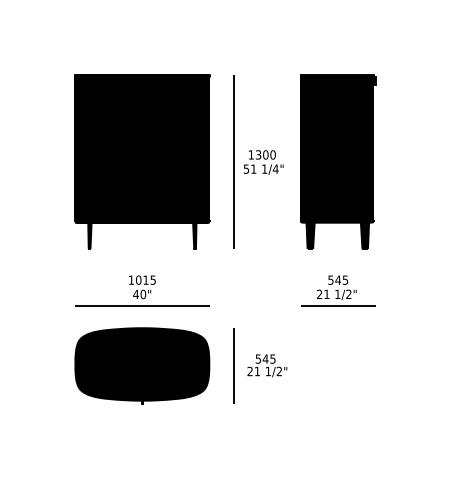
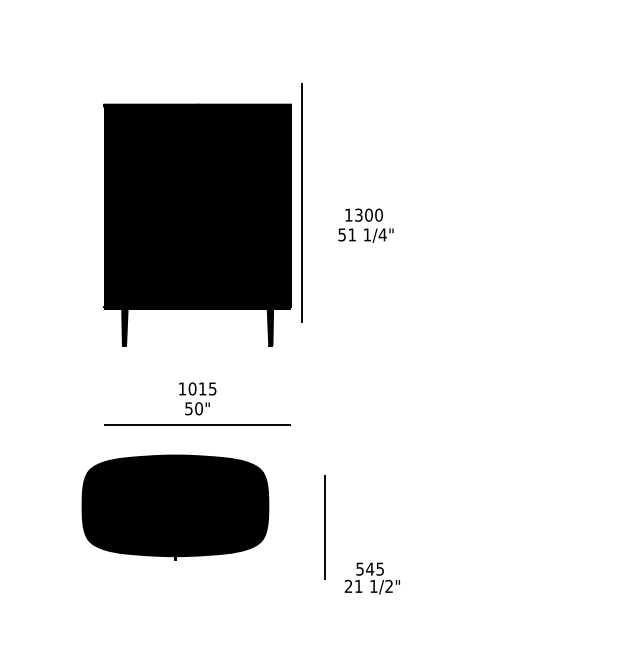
line: (233, 161) -> (301, 202), moved
part: (338, 161) -> (469, 224), removed
part: (338, 290) -> (469, 403), removed
text: (136, 294) -> (189, 408), 40" -> 50"
part: (142, 365) -> (175, 507), moved
line: (233, 365) -> (324, 526), moved
text: (267, 365) -> (372, 578), moved

